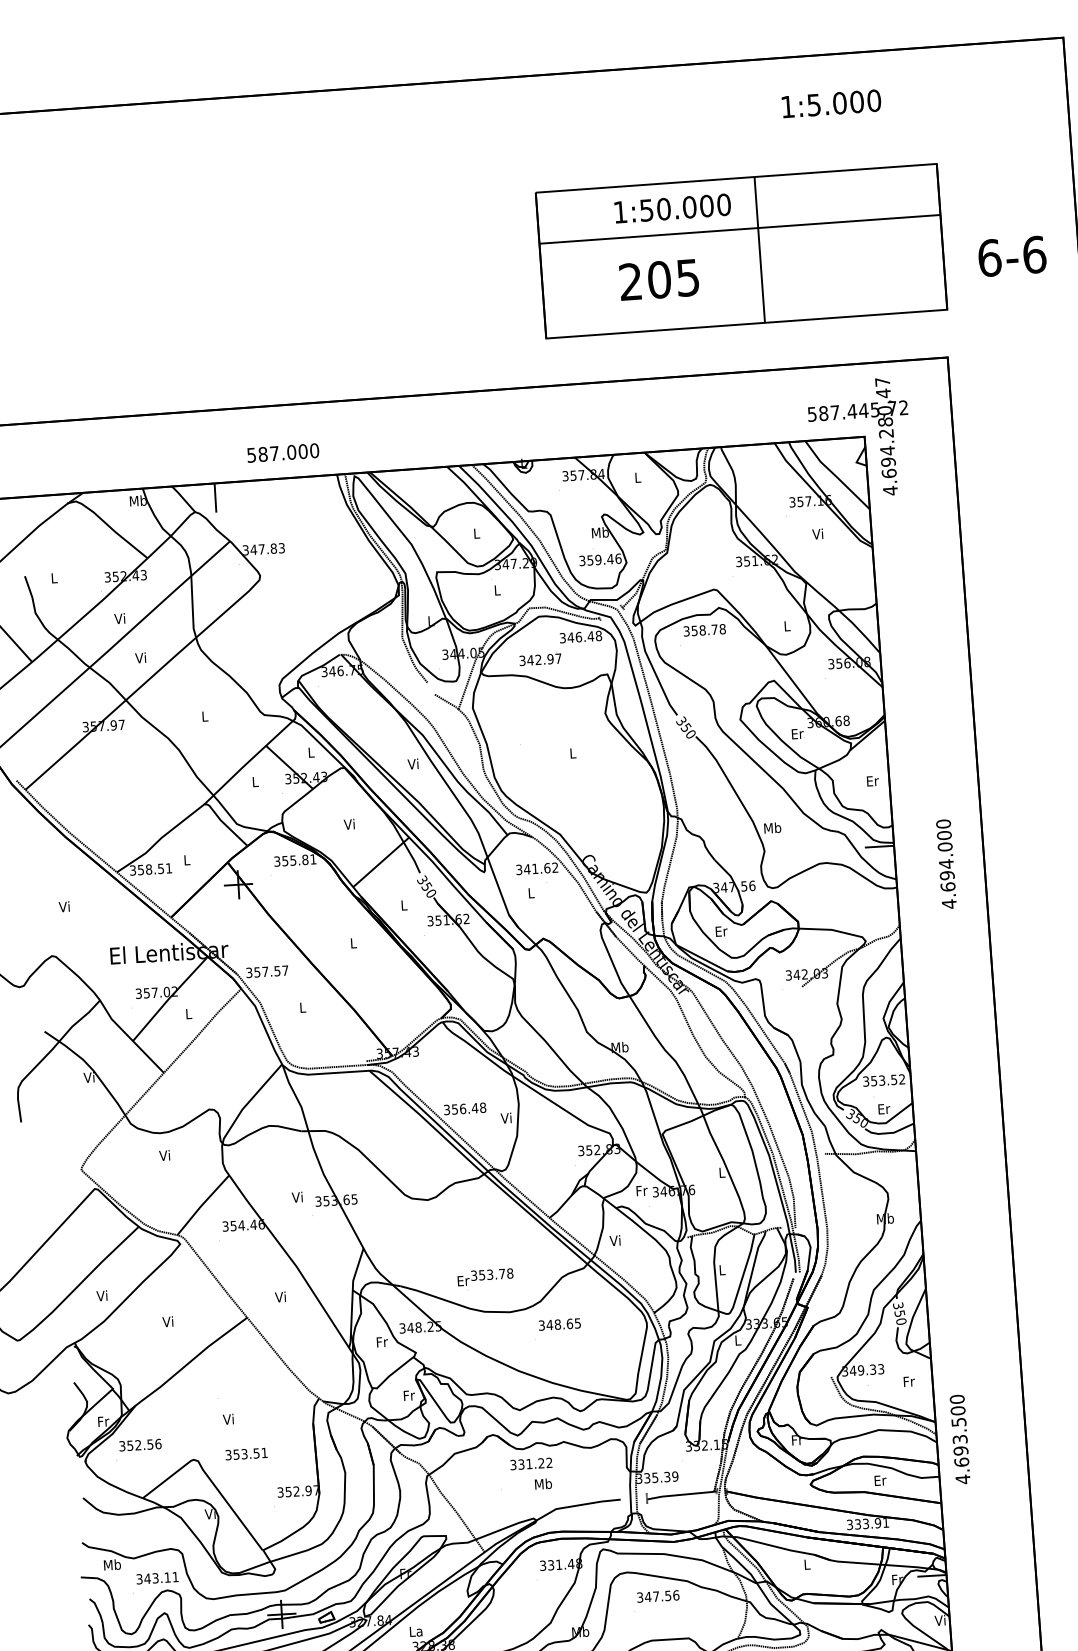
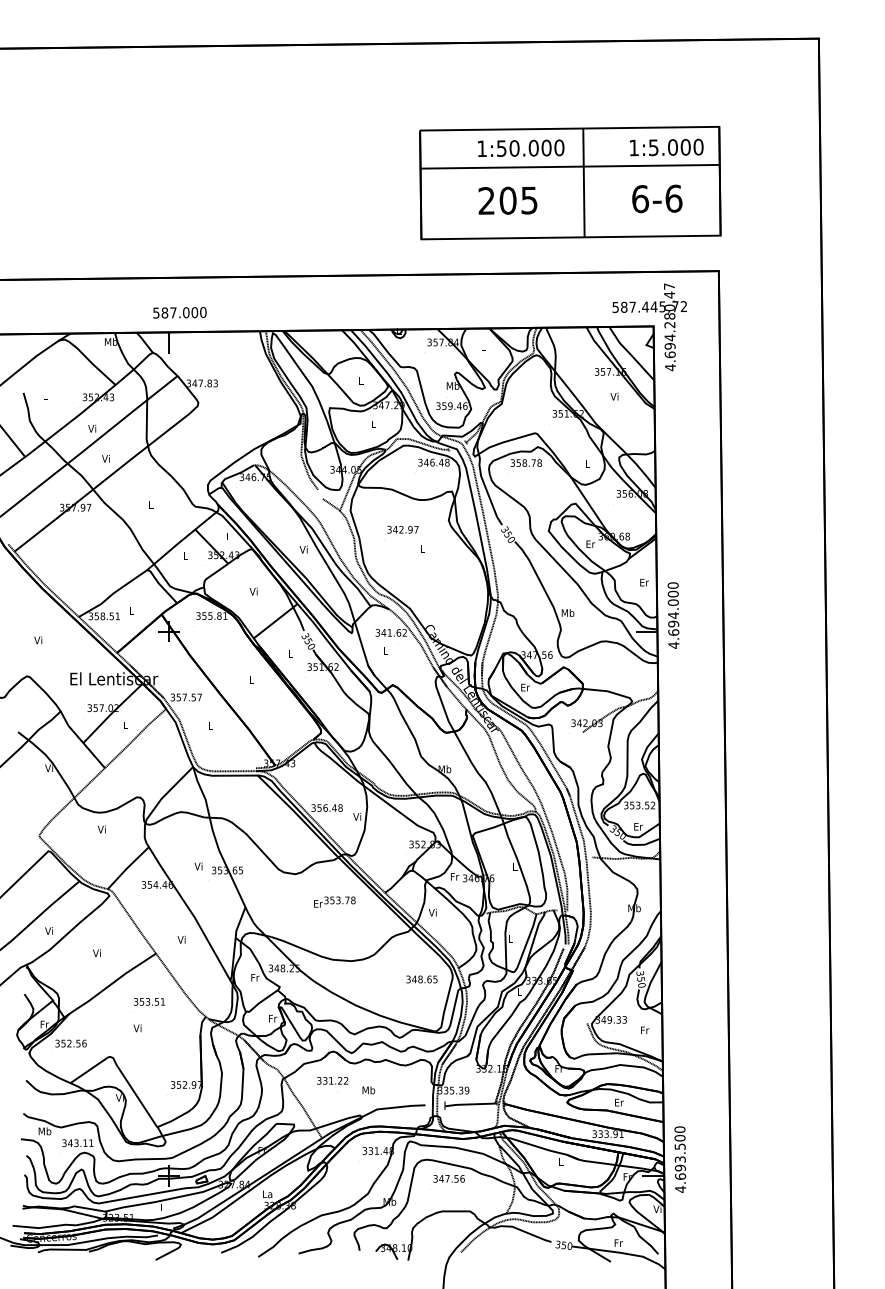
text: (831, 103) -> (666, 147), moved
text: (1012, 255) -> (657, 198), moved
text: (282, 452) -> (179, 312), moved
text: (539, 659) -> (402, 529), moved
text: (946, 864) -> (673, 615), moved
text: (485, 1279) -> (334, 903), moved
text: (558, 1328) -> (420, 982), moved
text: (960, 1439) -> (680, 1159), moved
text: (246, 1453) -> (149, 1001), moved
text: (531, 1463) -> (332, 1080), moved

